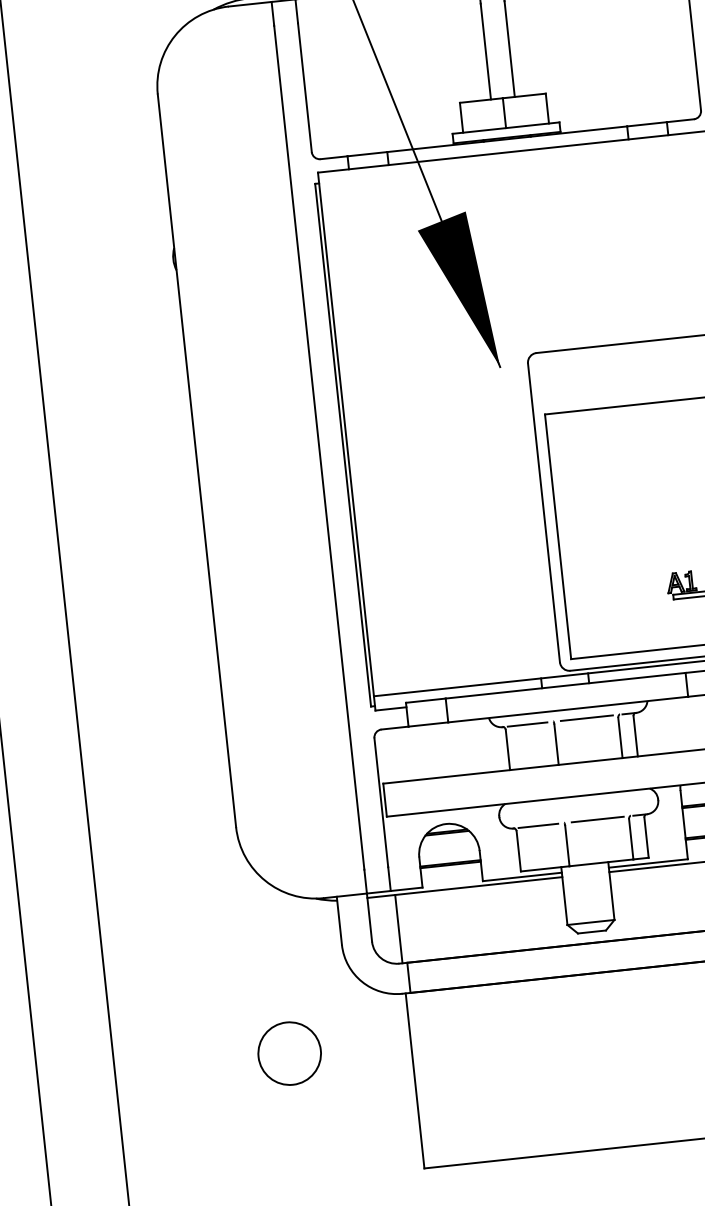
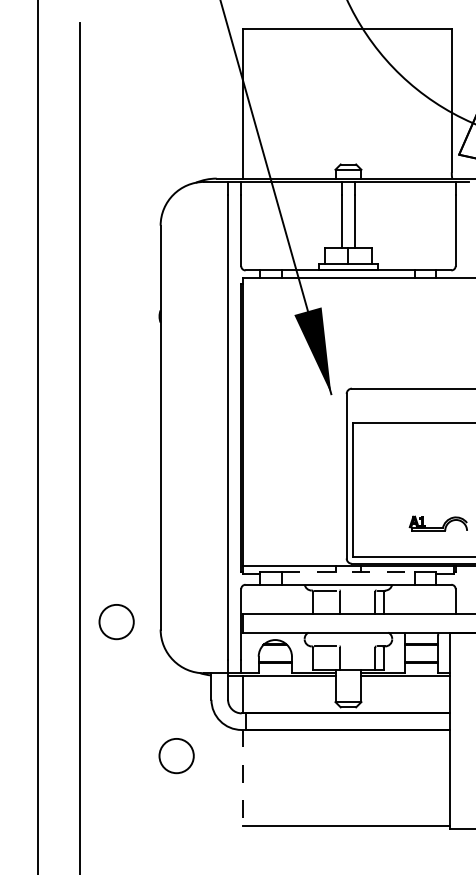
line: (565, 685) -> (348, 571), solid -> dashed
line: (585, 718) -> (357, 590), removed
line: (596, 819) -> (357, 646), removed
circle: (154, 823) -> (116, 622), added
line: (415, 1081) -> (243, 778), solid -> dashed

